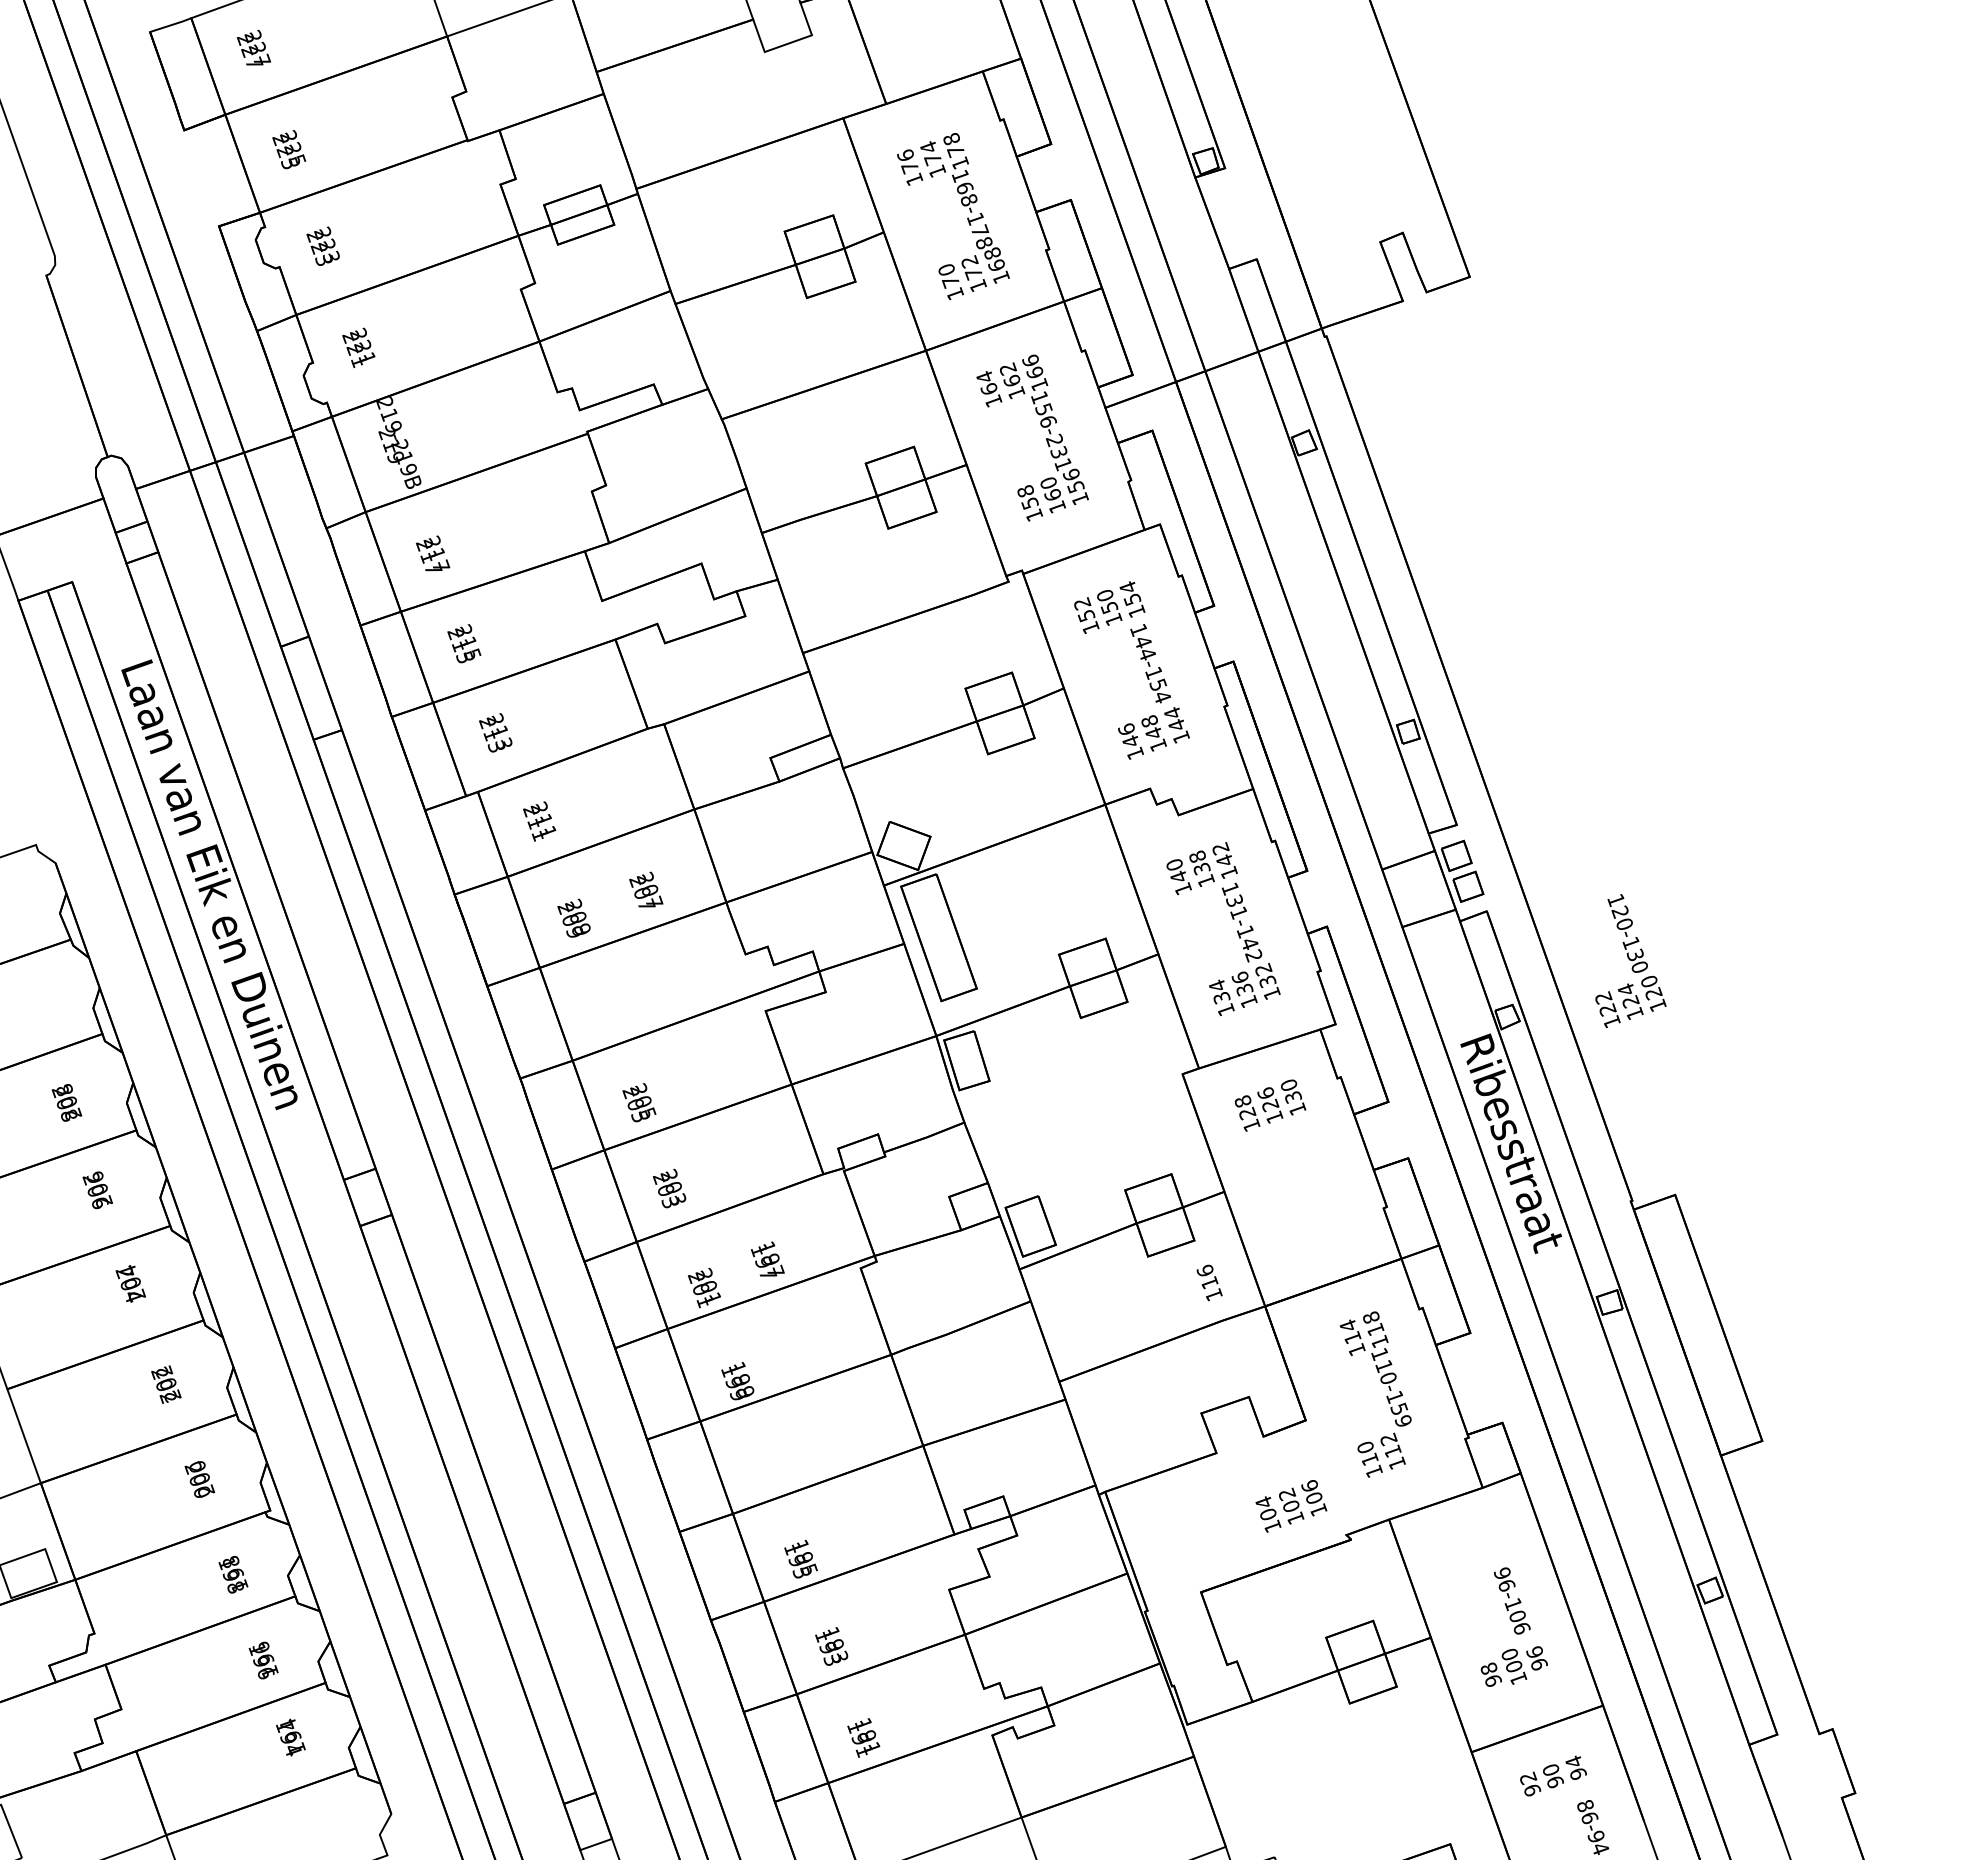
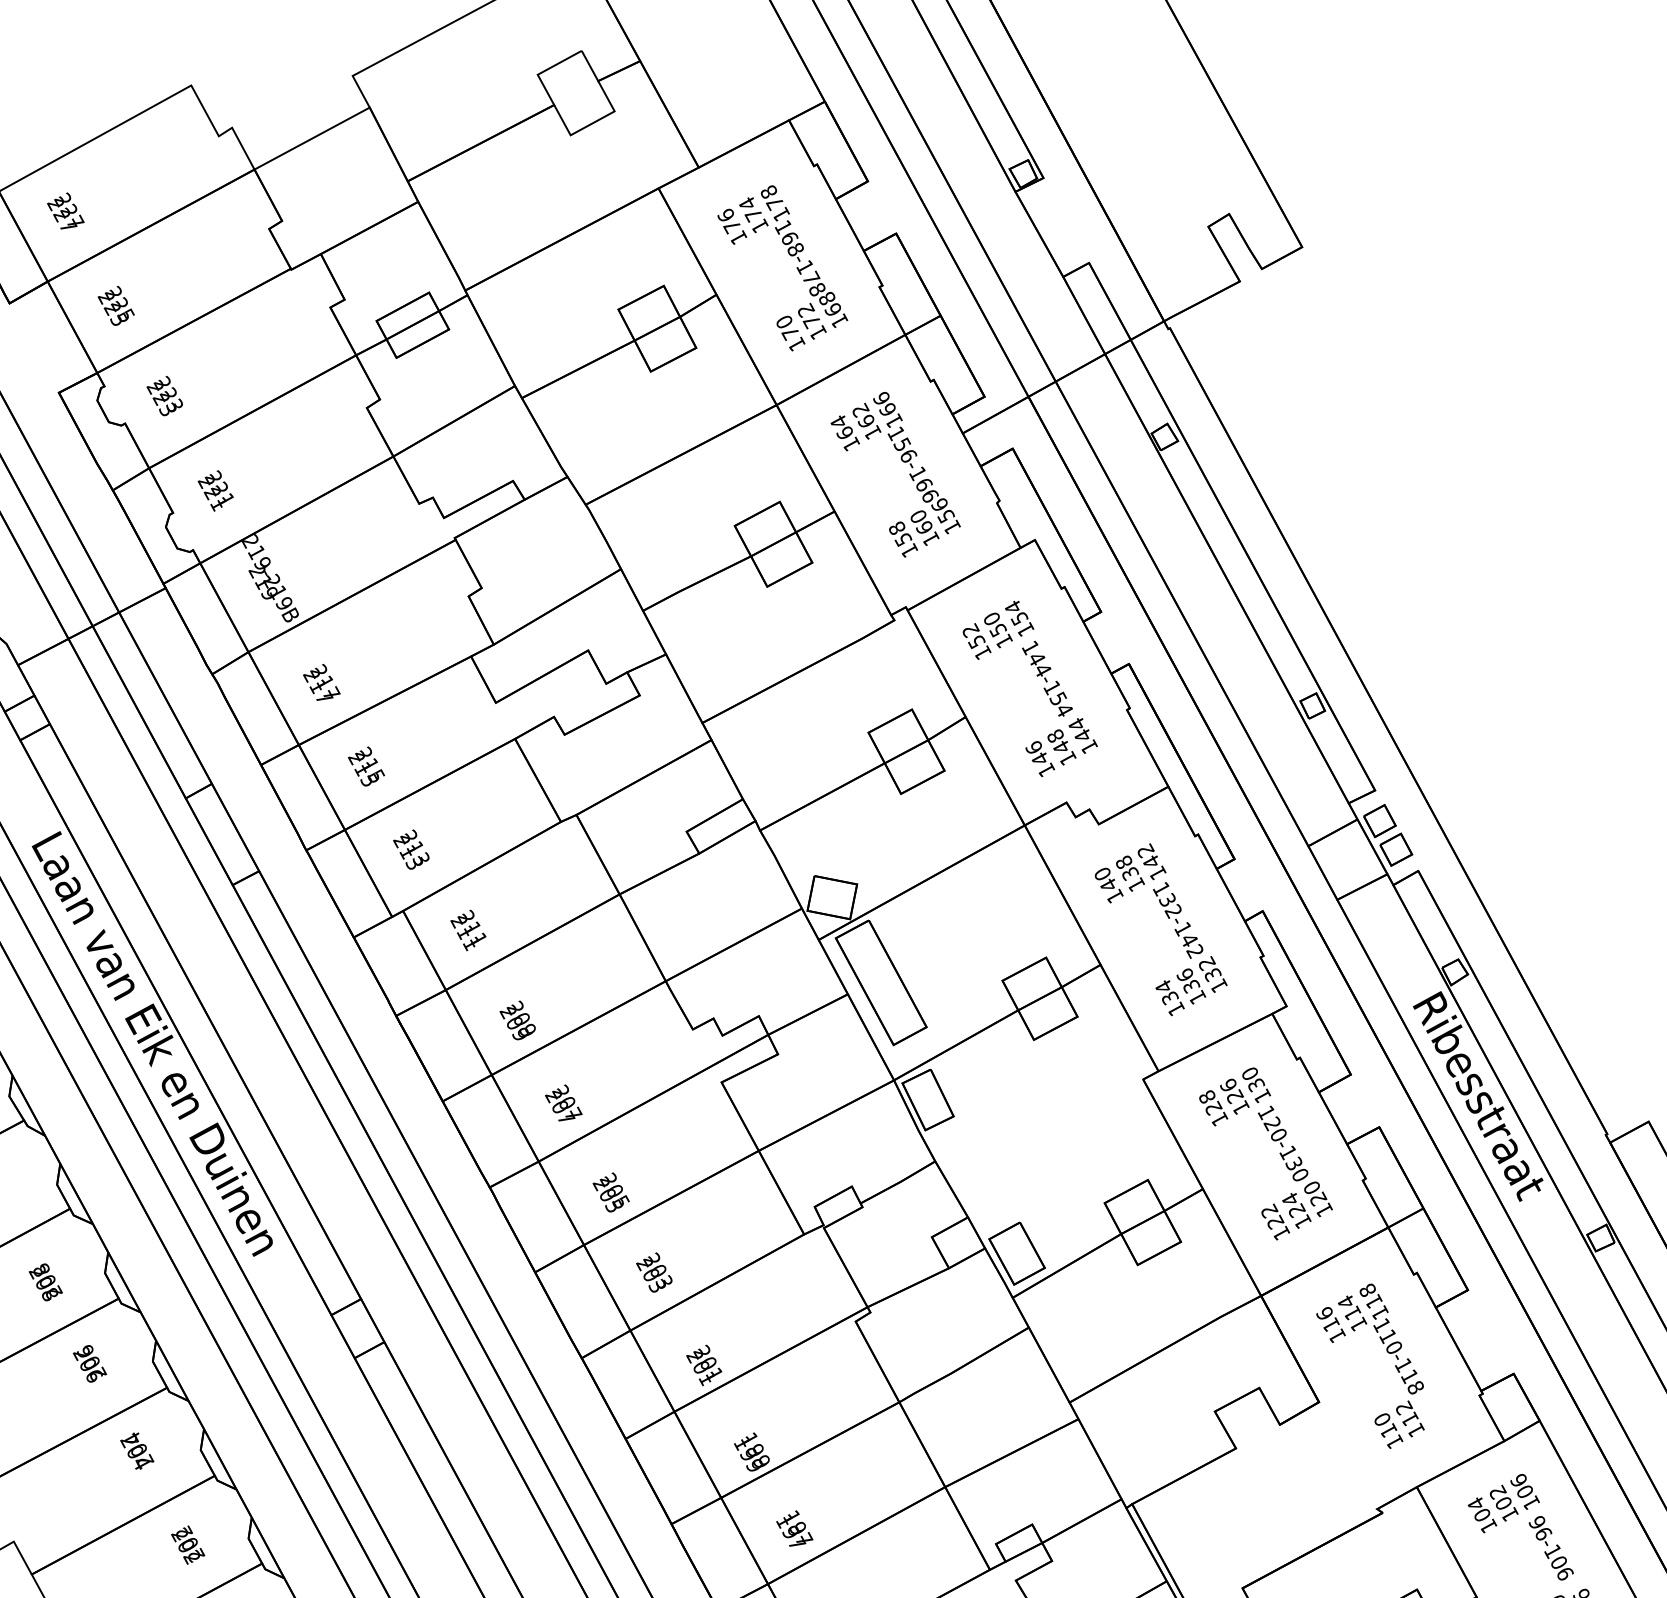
text: (1058, 452) -> (923, 484), 156-231 -> 156-166
text: (646, 889) -> (563, 1102), moved
text: (1238, 912) -> (1173, 911), 131-142 -> 132-142
text: (1630, 961) -> (1290, 1170), moved
text: (767, 1258) -> (794, 1527), moved
text: (1209, 1282) -> (1330, 1324), moved
text: (1400, 1414) -> (1411, 1381), 110-159 -> 110-118
text: (1291, 1506) -> (1503, 1503), moved

